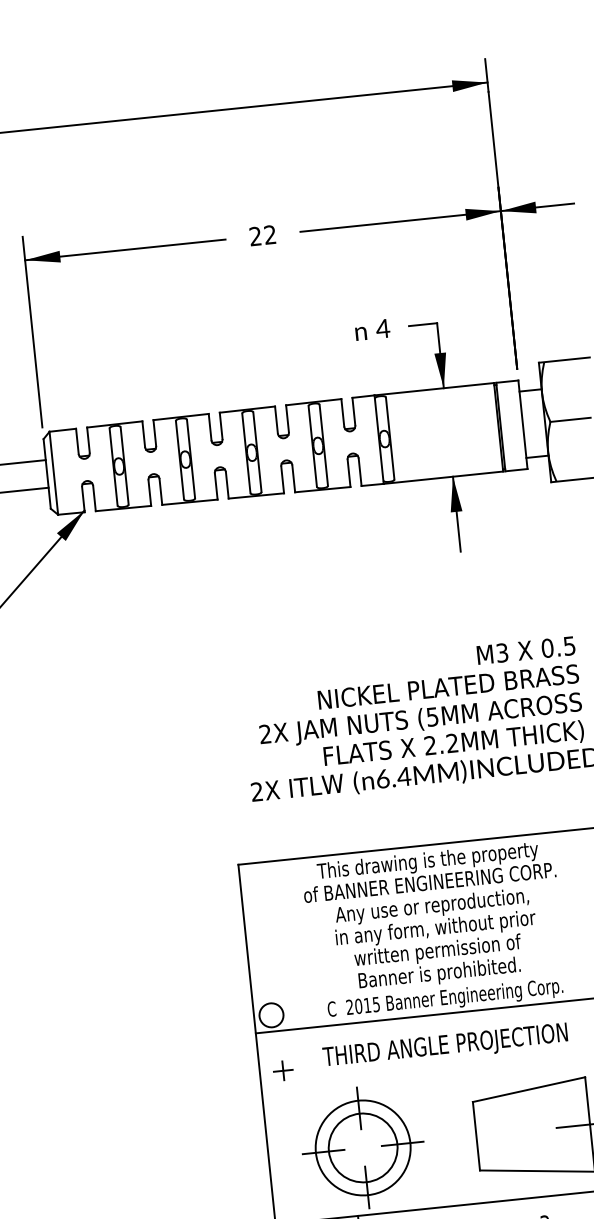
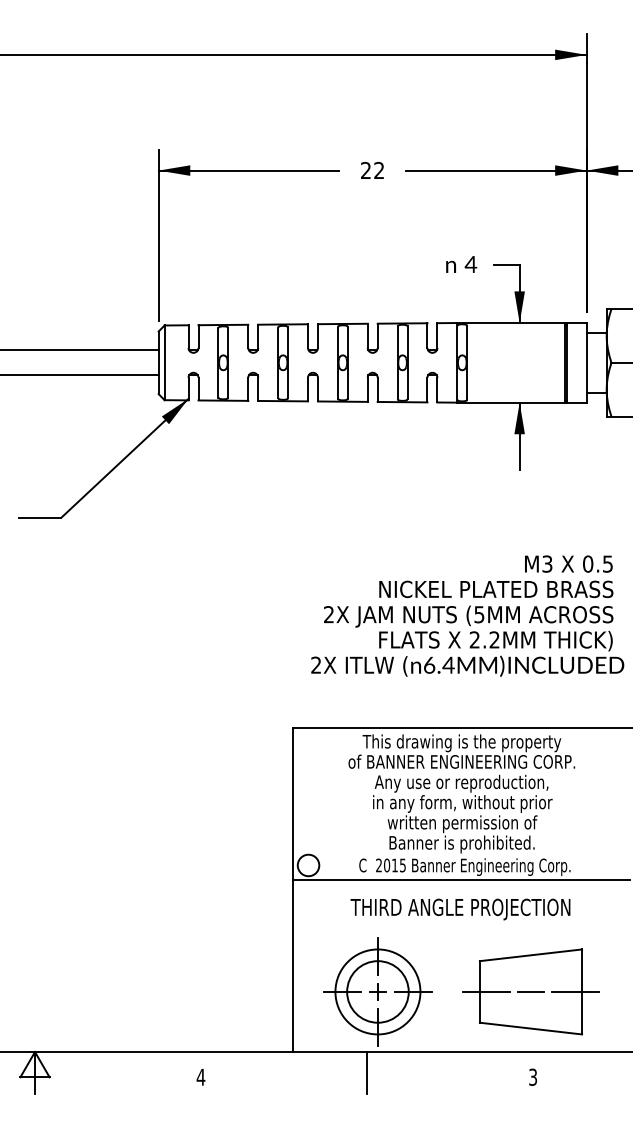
part: (282, 1070) -> (377, 991), moved
line: (532, 1129) -> (530, 991), added
line: (483, 1134) -> (486, 991), added

